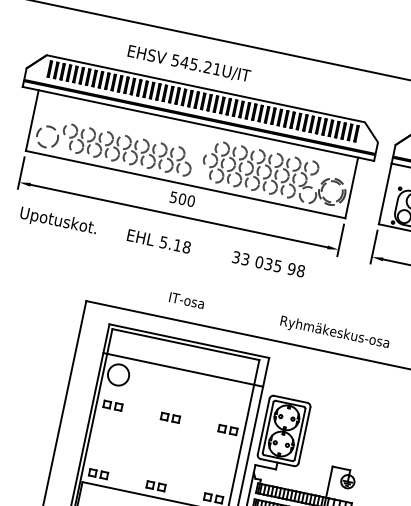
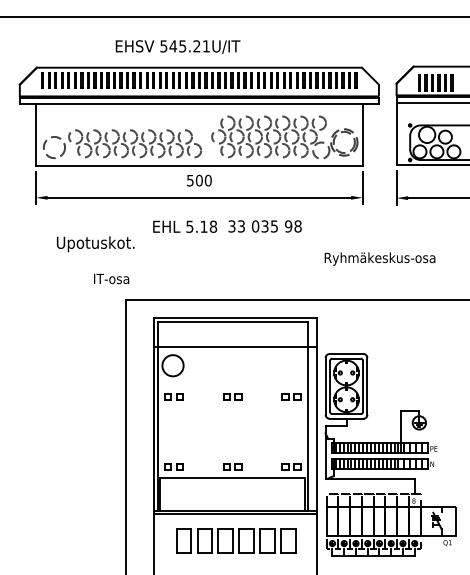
text: (58, 222) -> (95, 244), moved
text: (268, 264) -> (264, 226), moved
text: (186, 300) -> (111, 278), moved
text: (334, 332) -> (379, 258), moved

